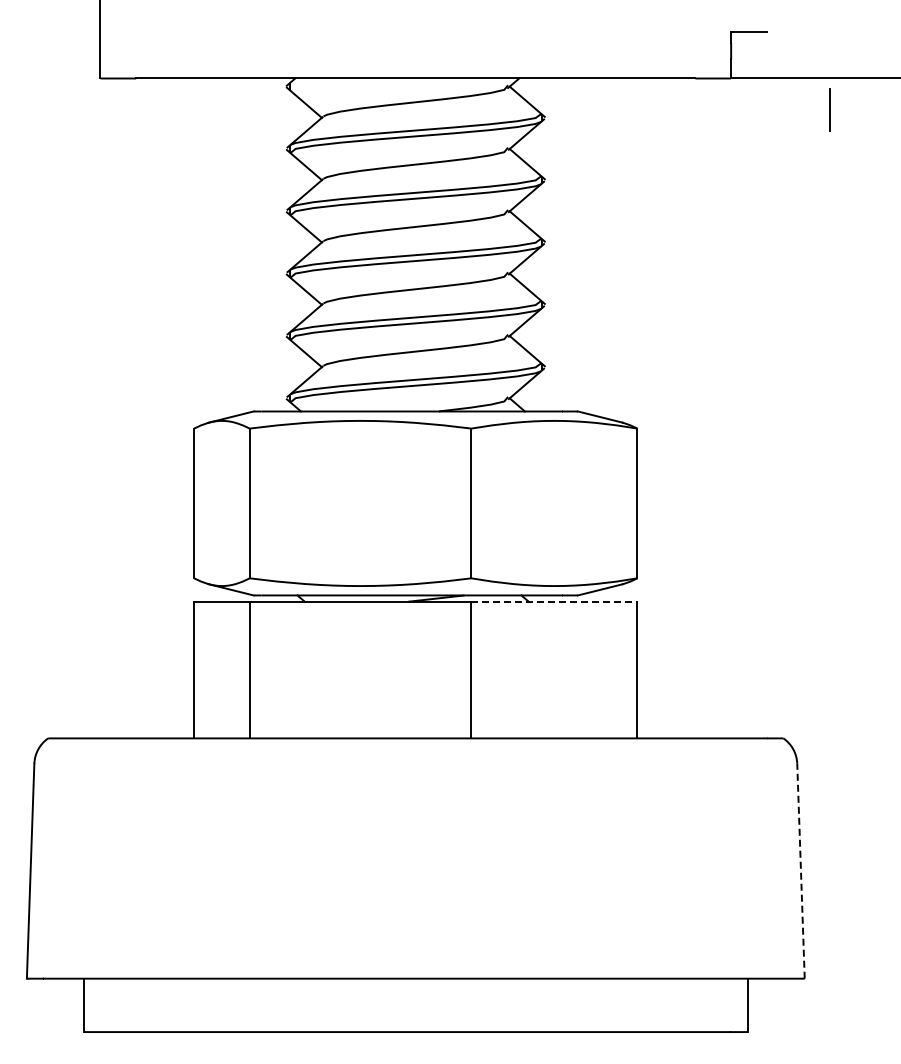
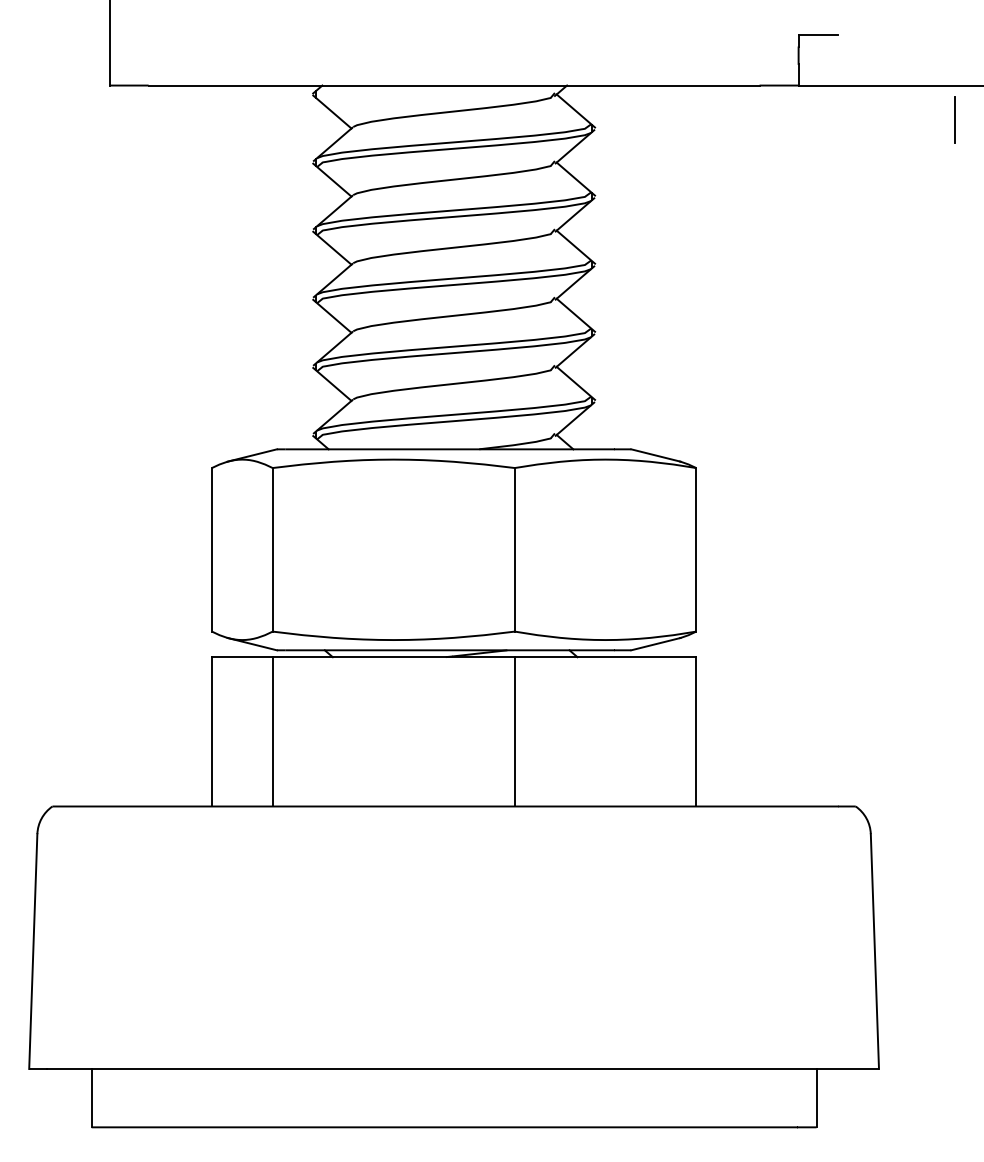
line: (829, 109) -> (954, 119), moved
line: (554, 601) -> (605, 656), dashed -> solid
line: (800, 871) -> (874, 951), dashed -> solid

